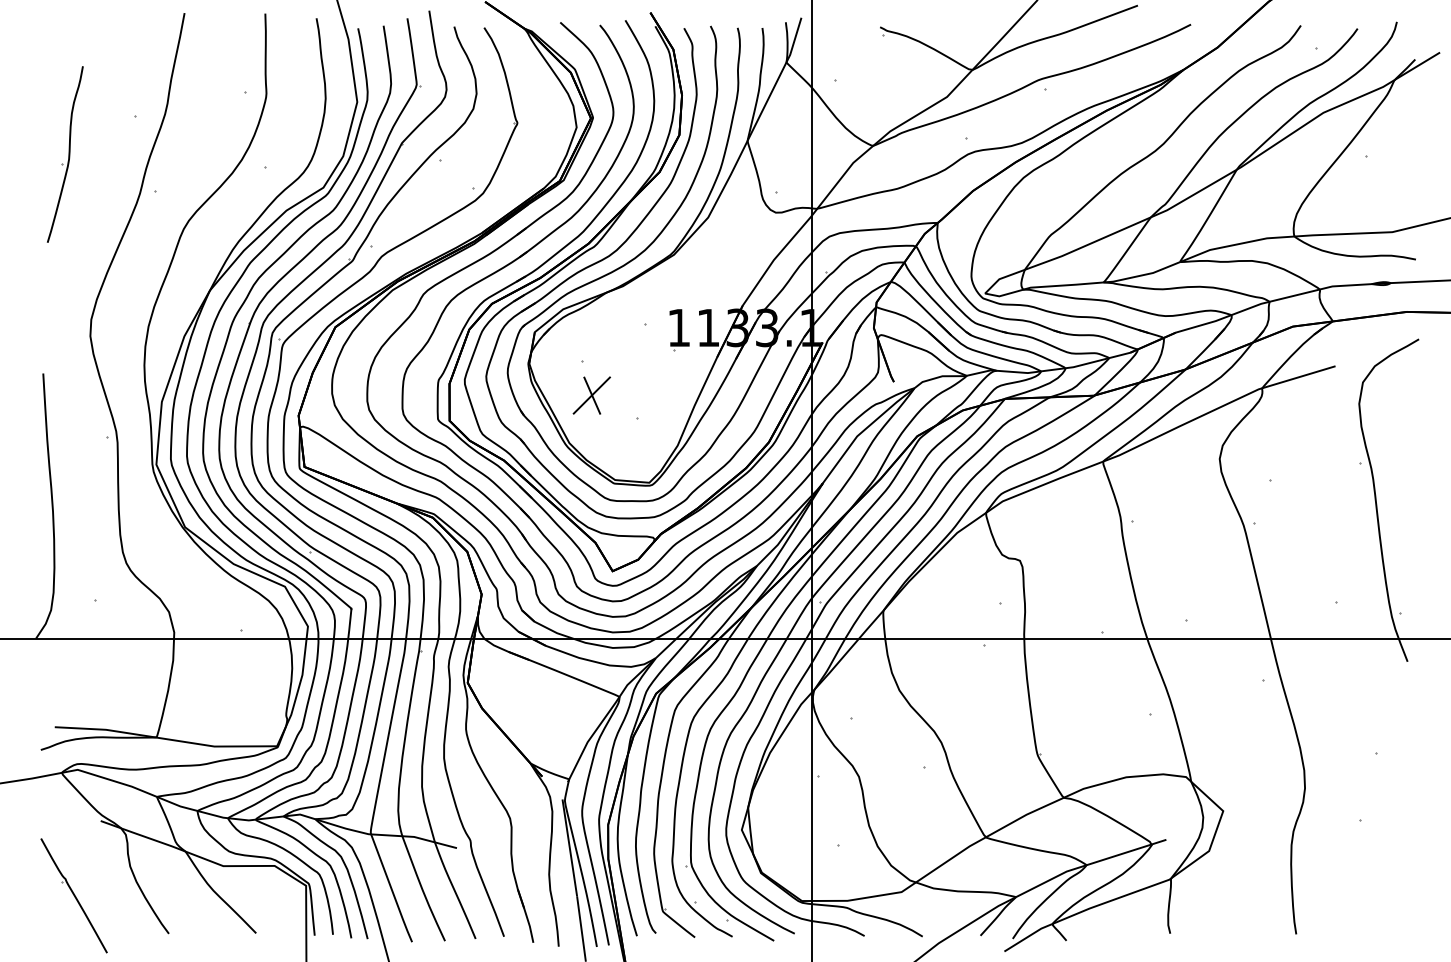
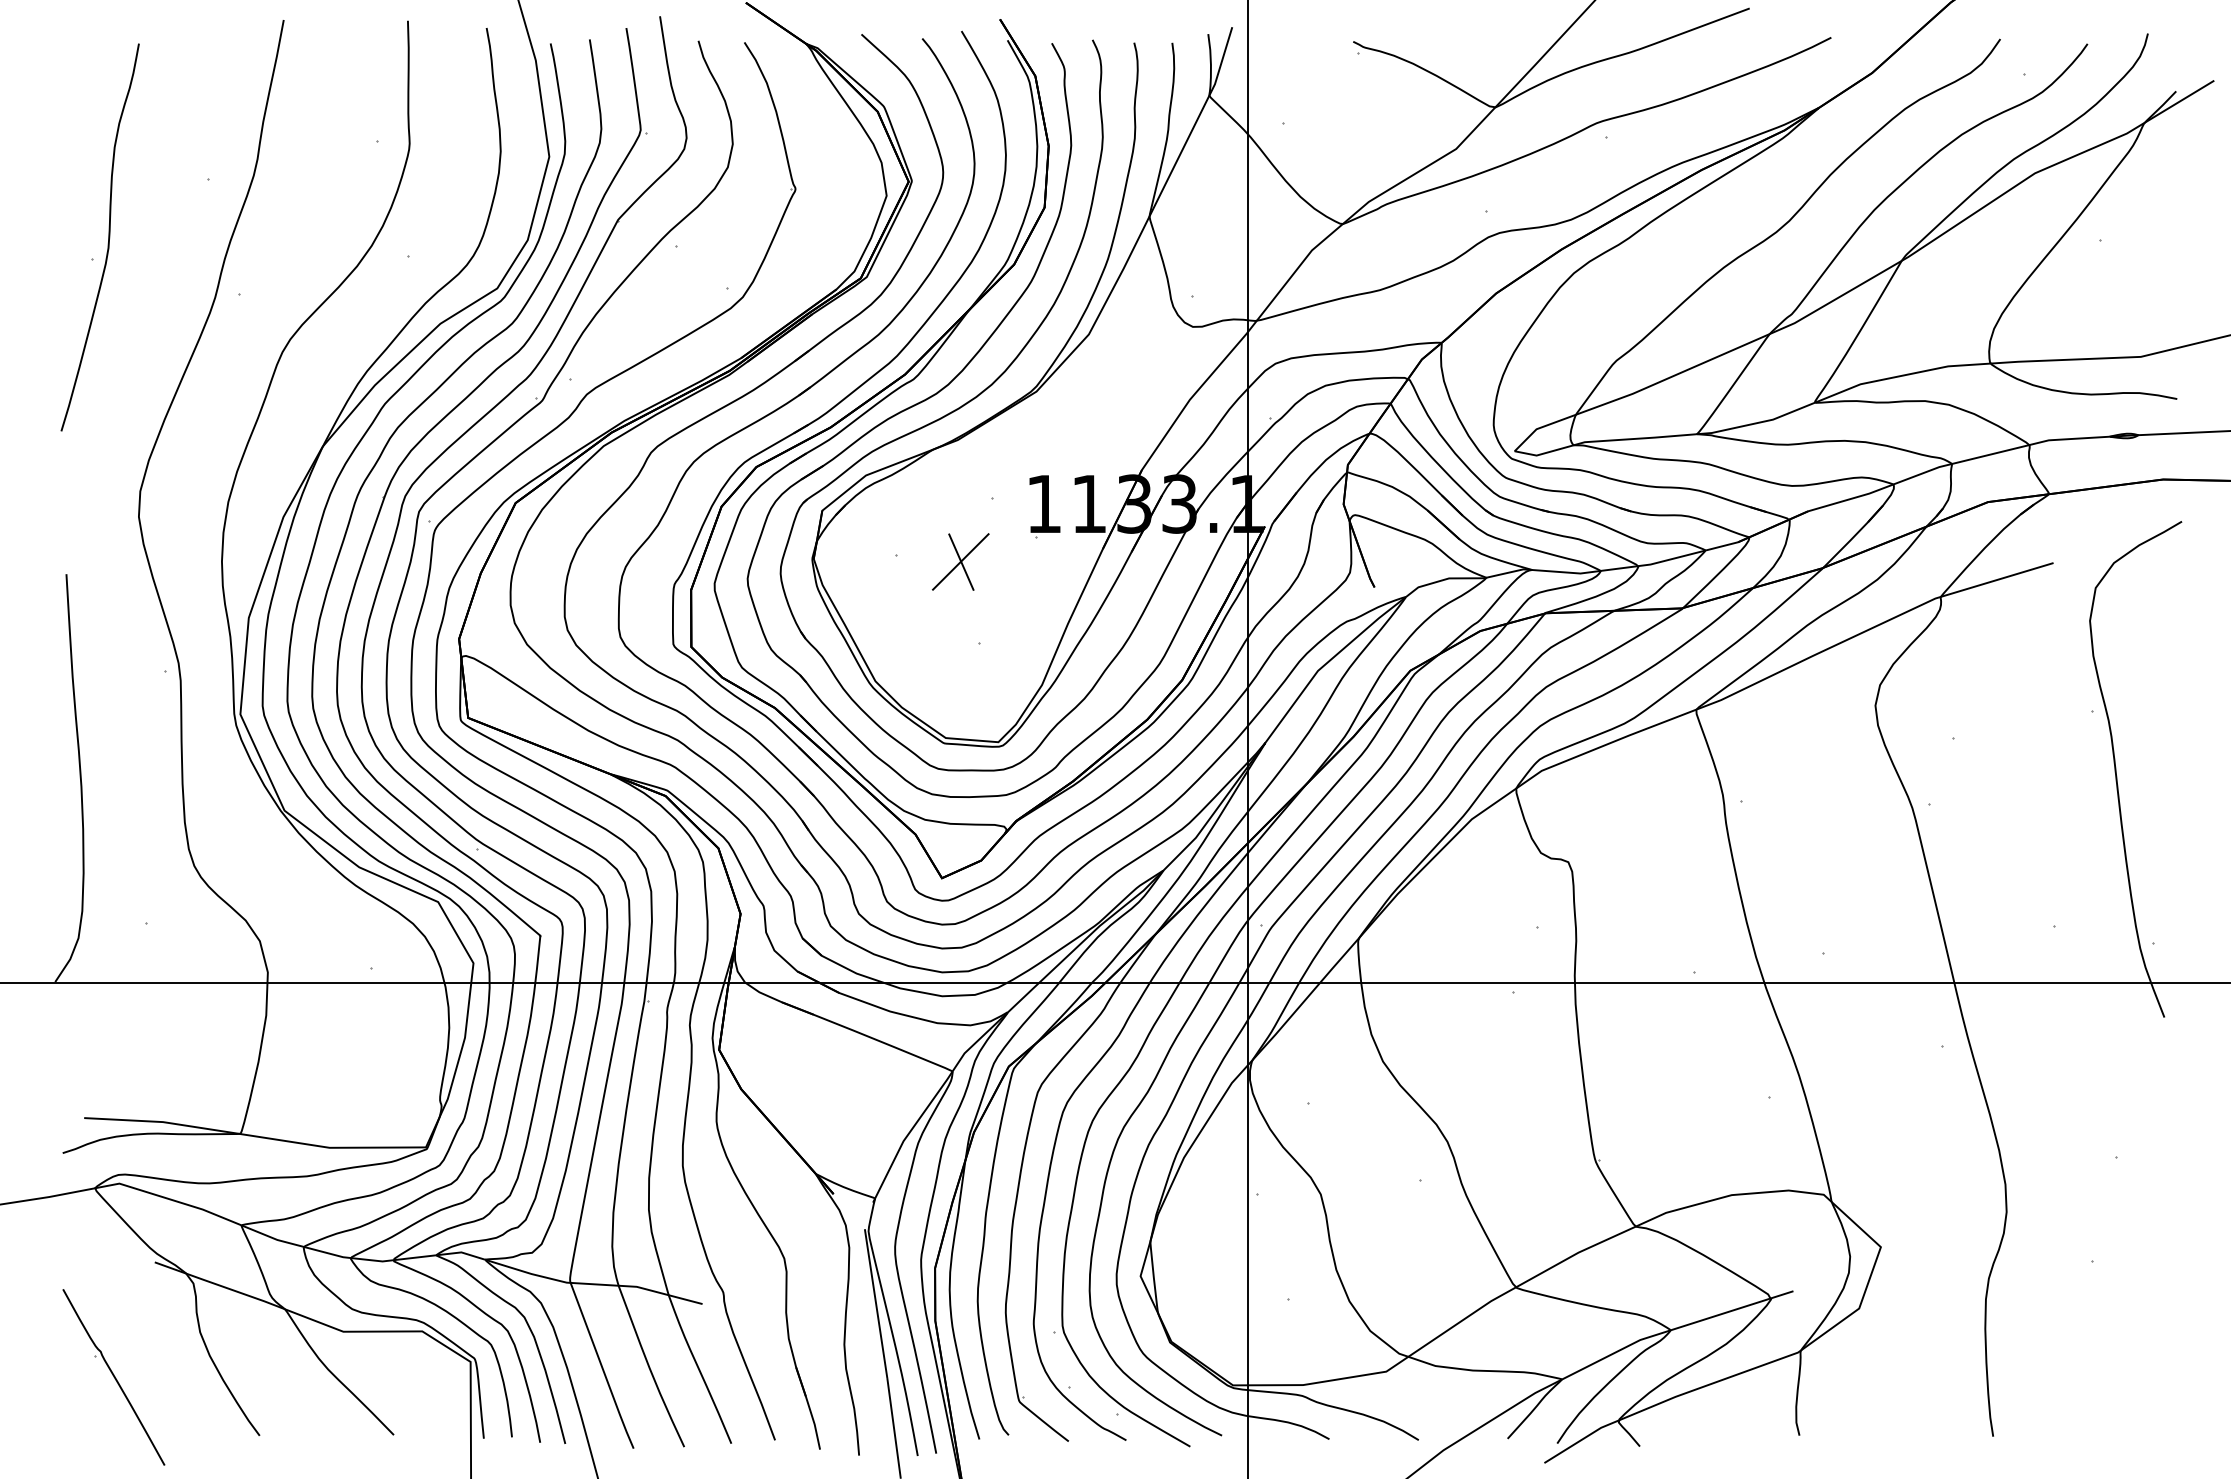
part: (65, 154) -> (100, 237), size x1.43
part: (591, 395) -> (960, 561), moved

